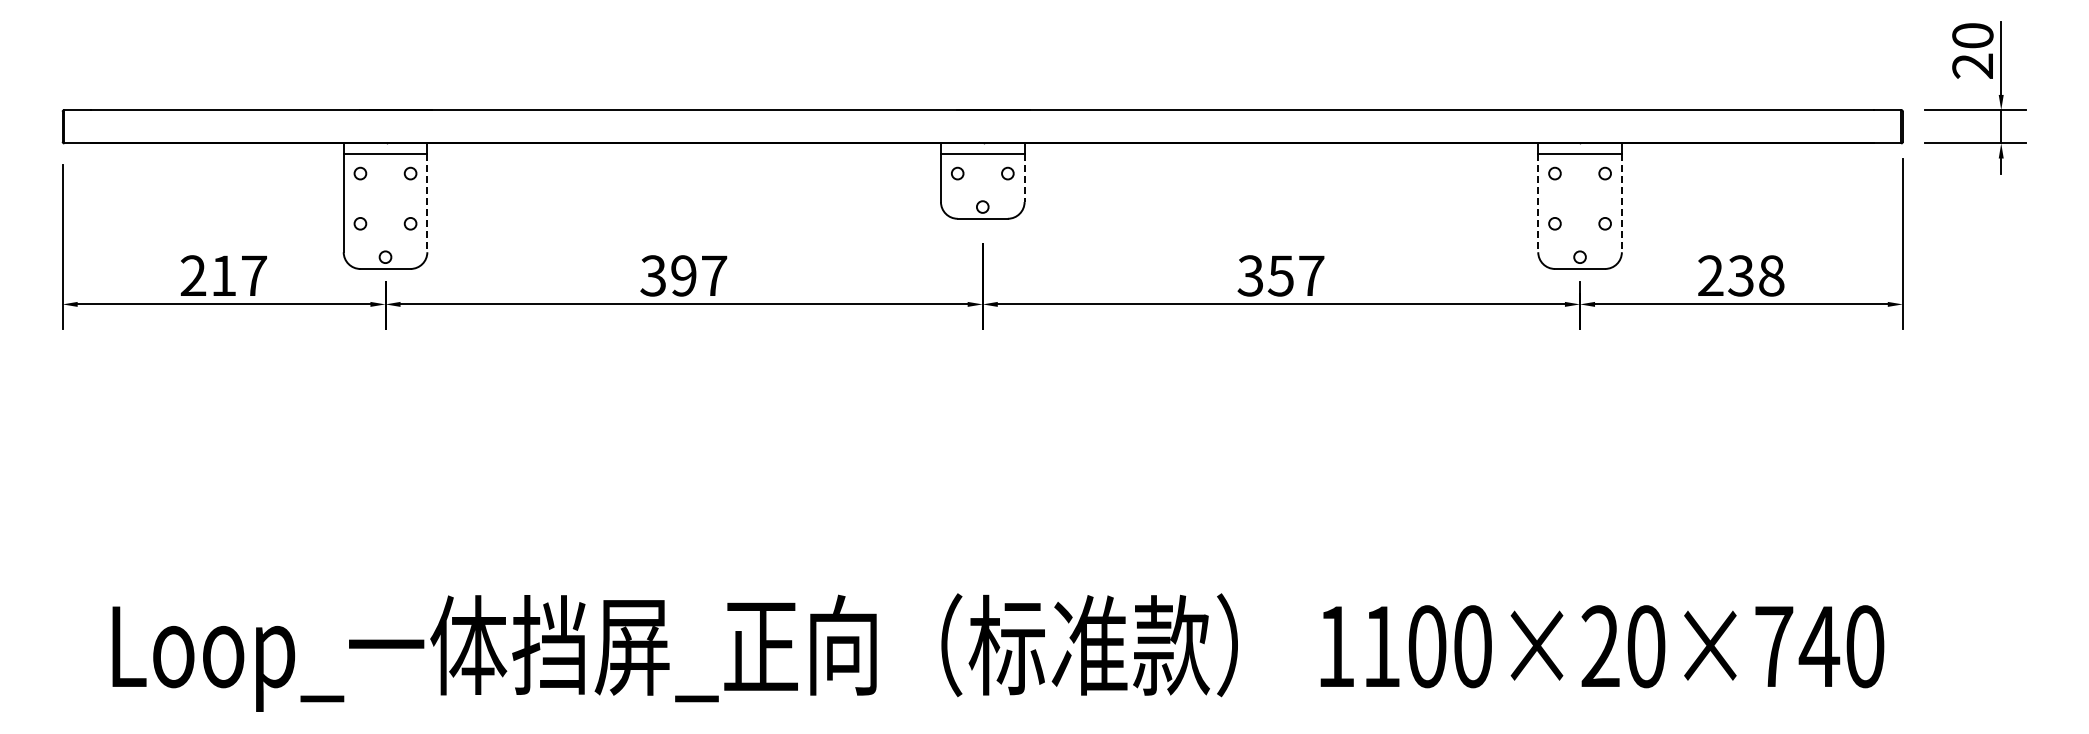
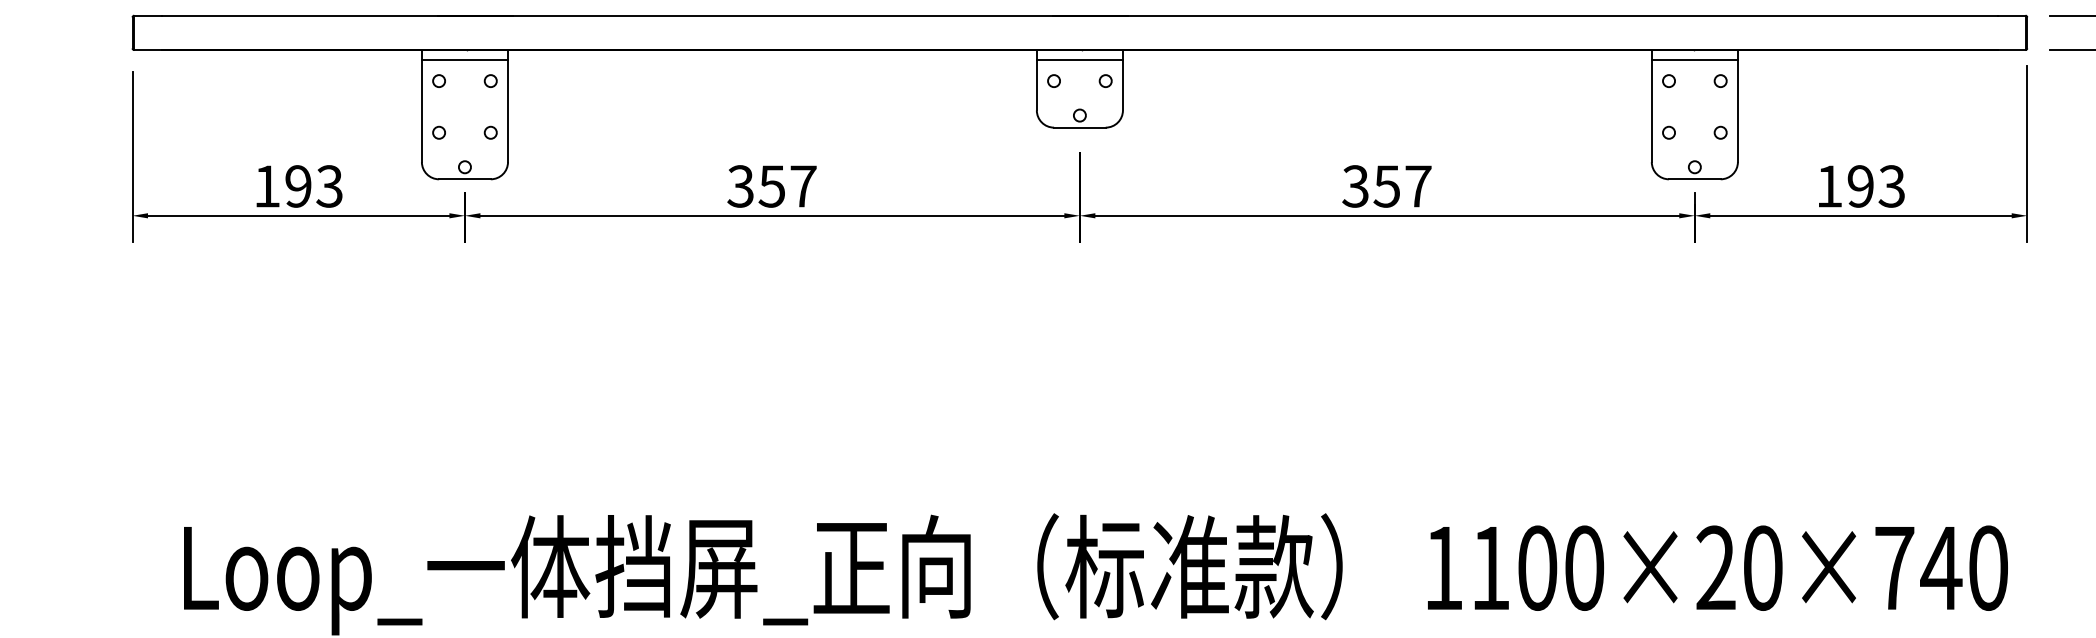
line: (1024, 178) -> (1122, 86), dashed -> solid
line: (427, 203) -> (508, 111), dashed -> solid
line: (1538, 203) -> (1652, 111), dashed -> solid
line: (1621, 203) -> (1737, 111), dashed -> solid
text: (223, 275) -> (298, 186), 217 -> 193
text: (683, 275) -> (771, 186), 397 -> 357
text: (1741, 275) -> (1861, 186), 238 -> 193

